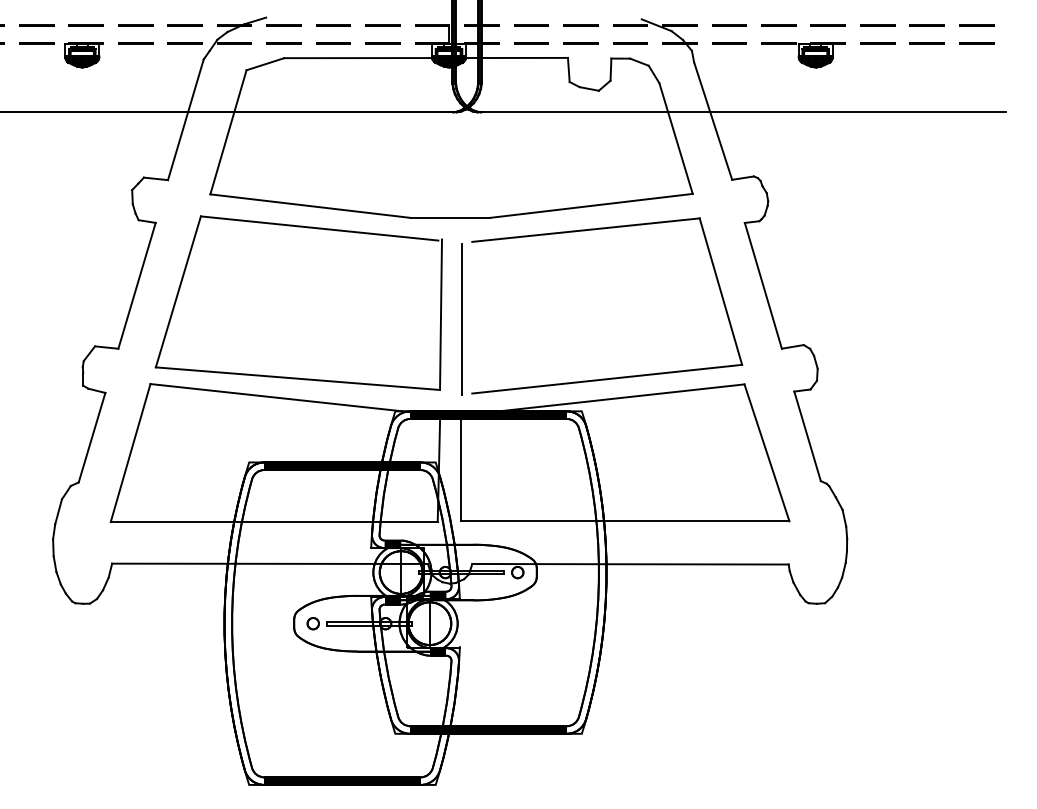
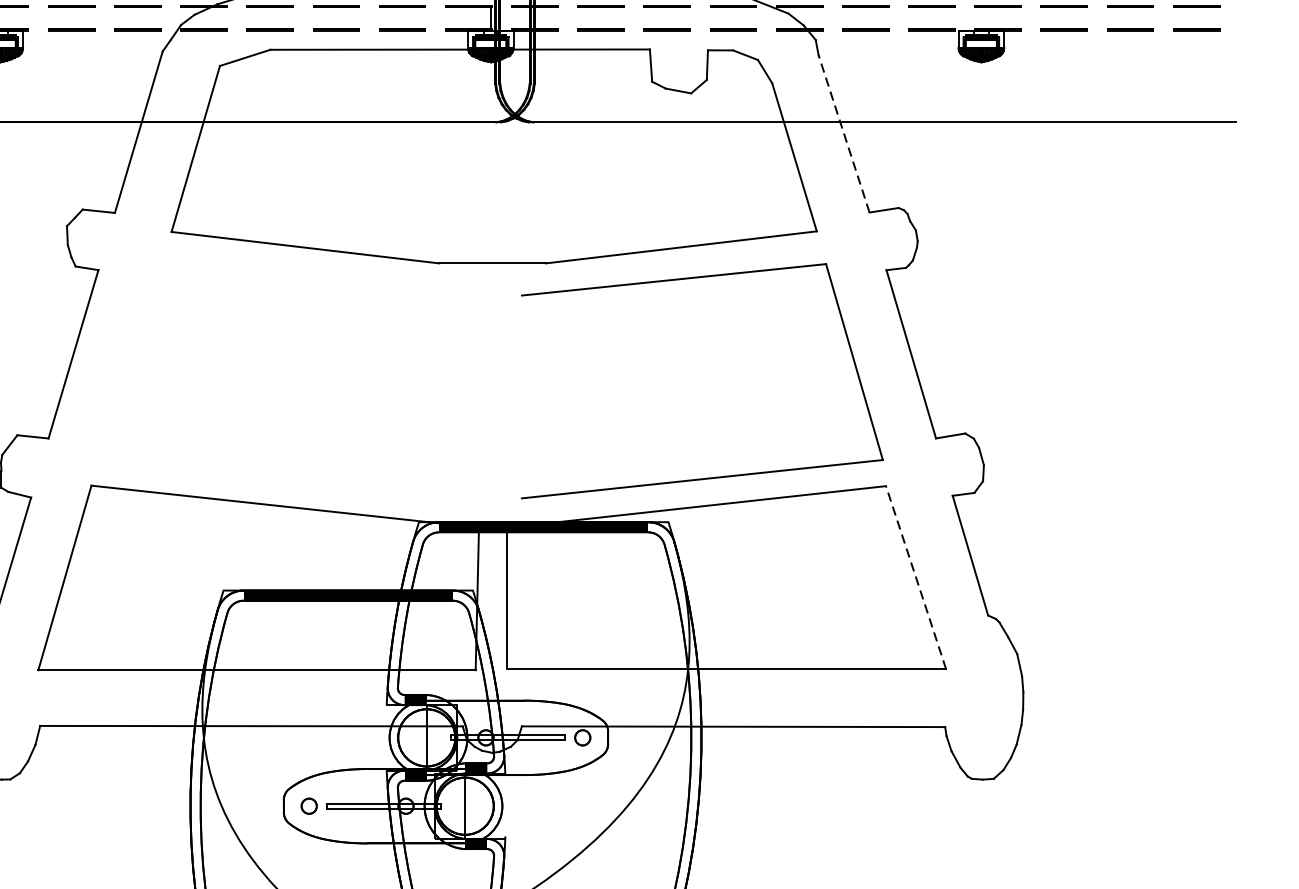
line: (713, 121) -> (844, 134), solid -> dashed
part: (307, 228) -> (301, 277), removed
line: (461, 319) -> (507, 399), removed
line: (766, 452) -> (915, 577), solid -> dashed

